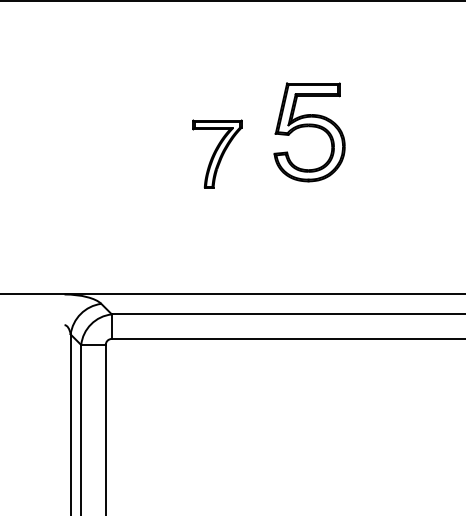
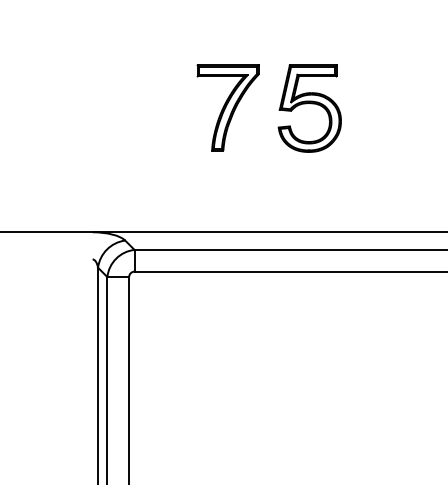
part: (309, 132) -> (309, 108), moved
part: (216, 153) -> (227, 107), size x1.43

